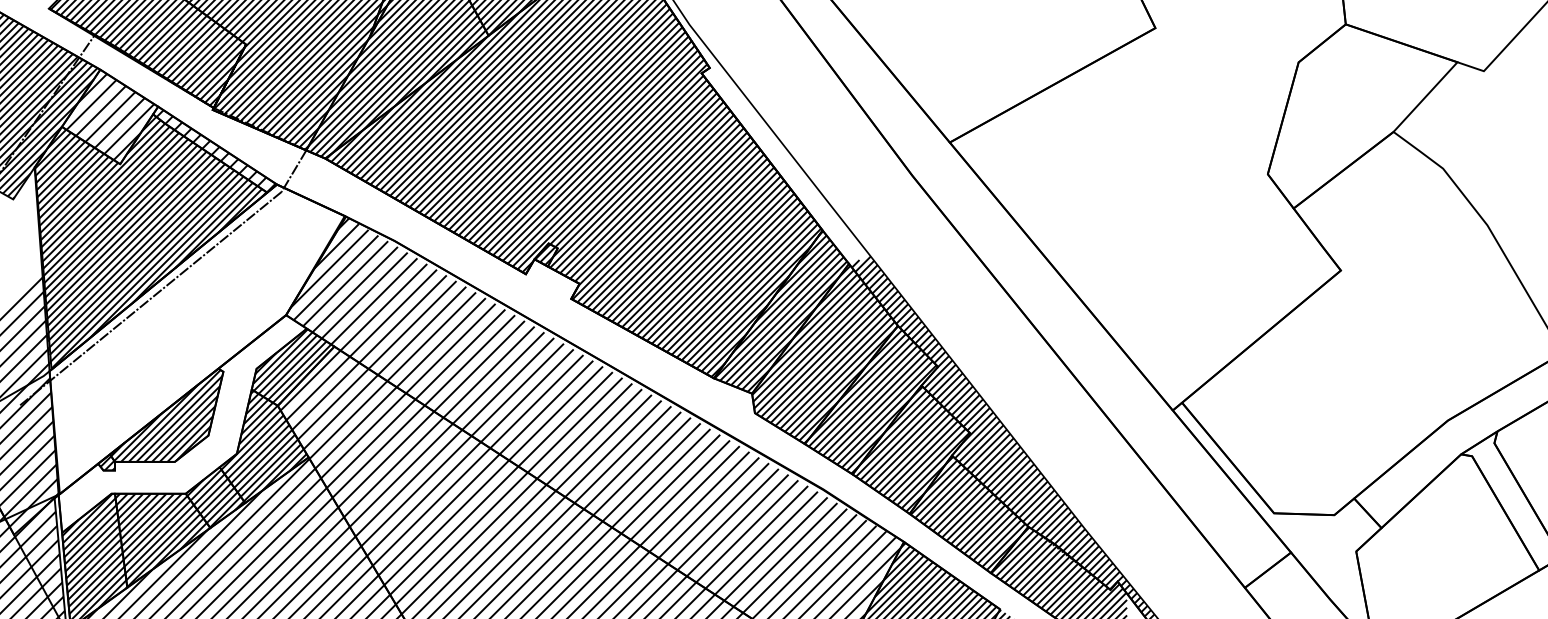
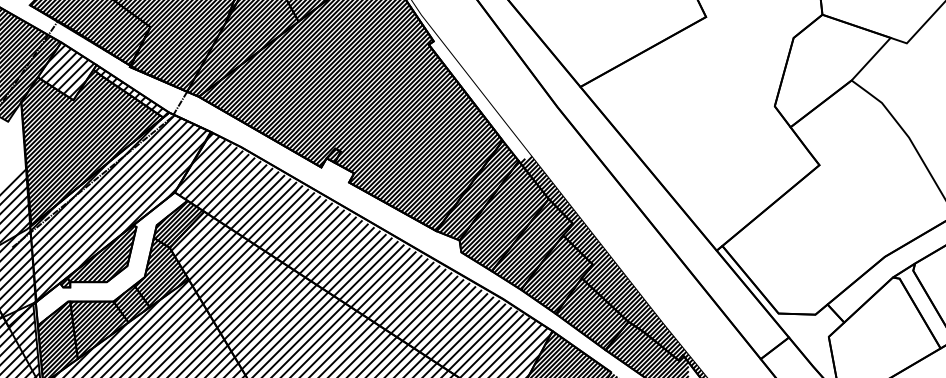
hatch: (193, 339) -> (118, 207), added

